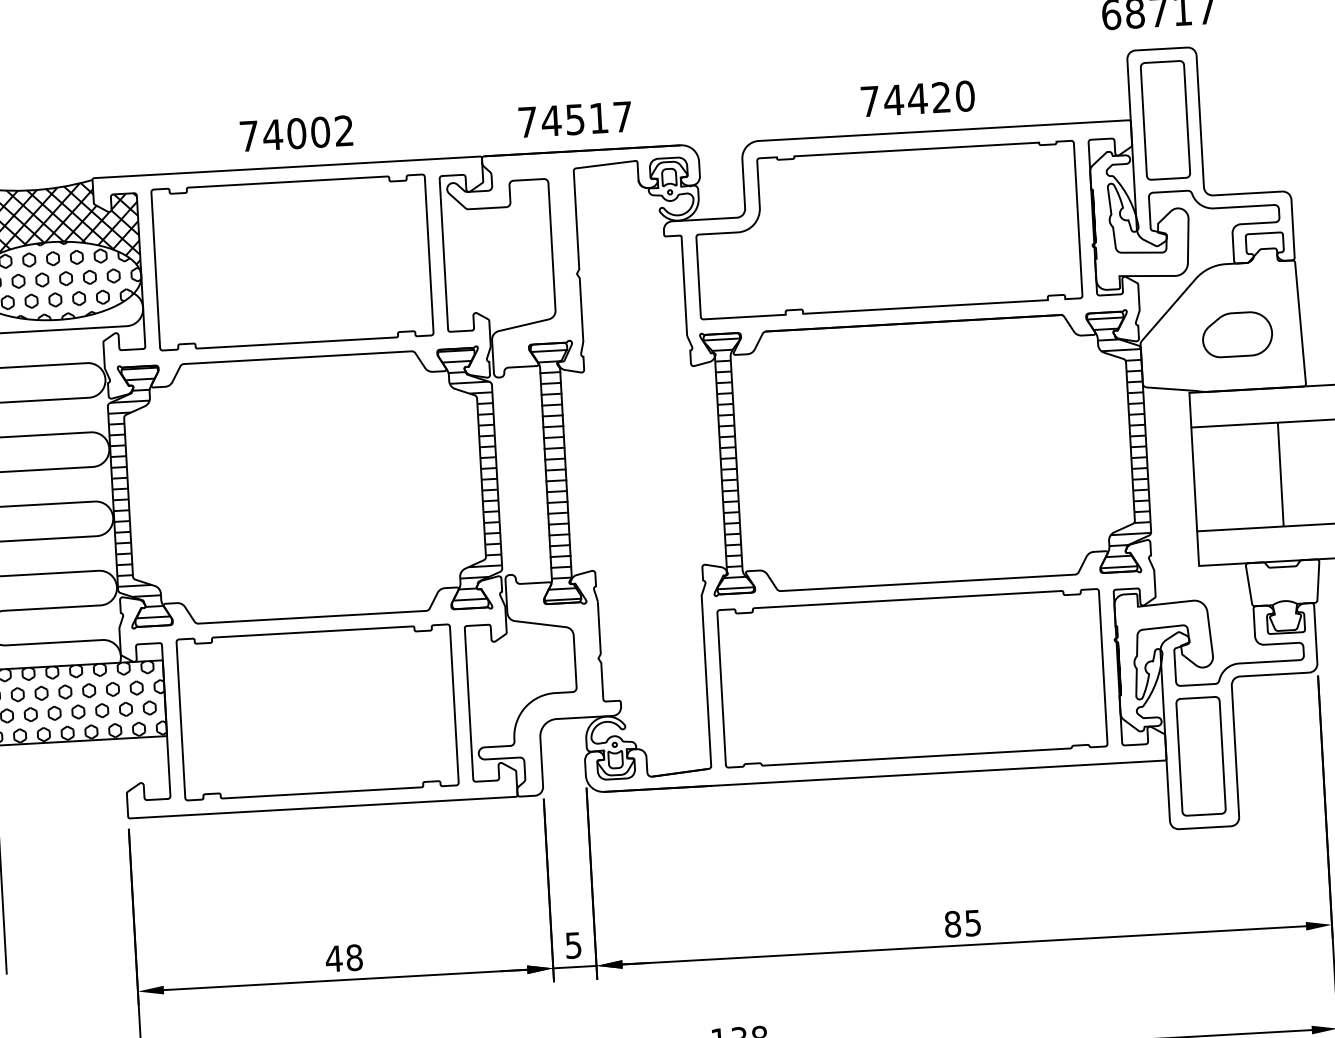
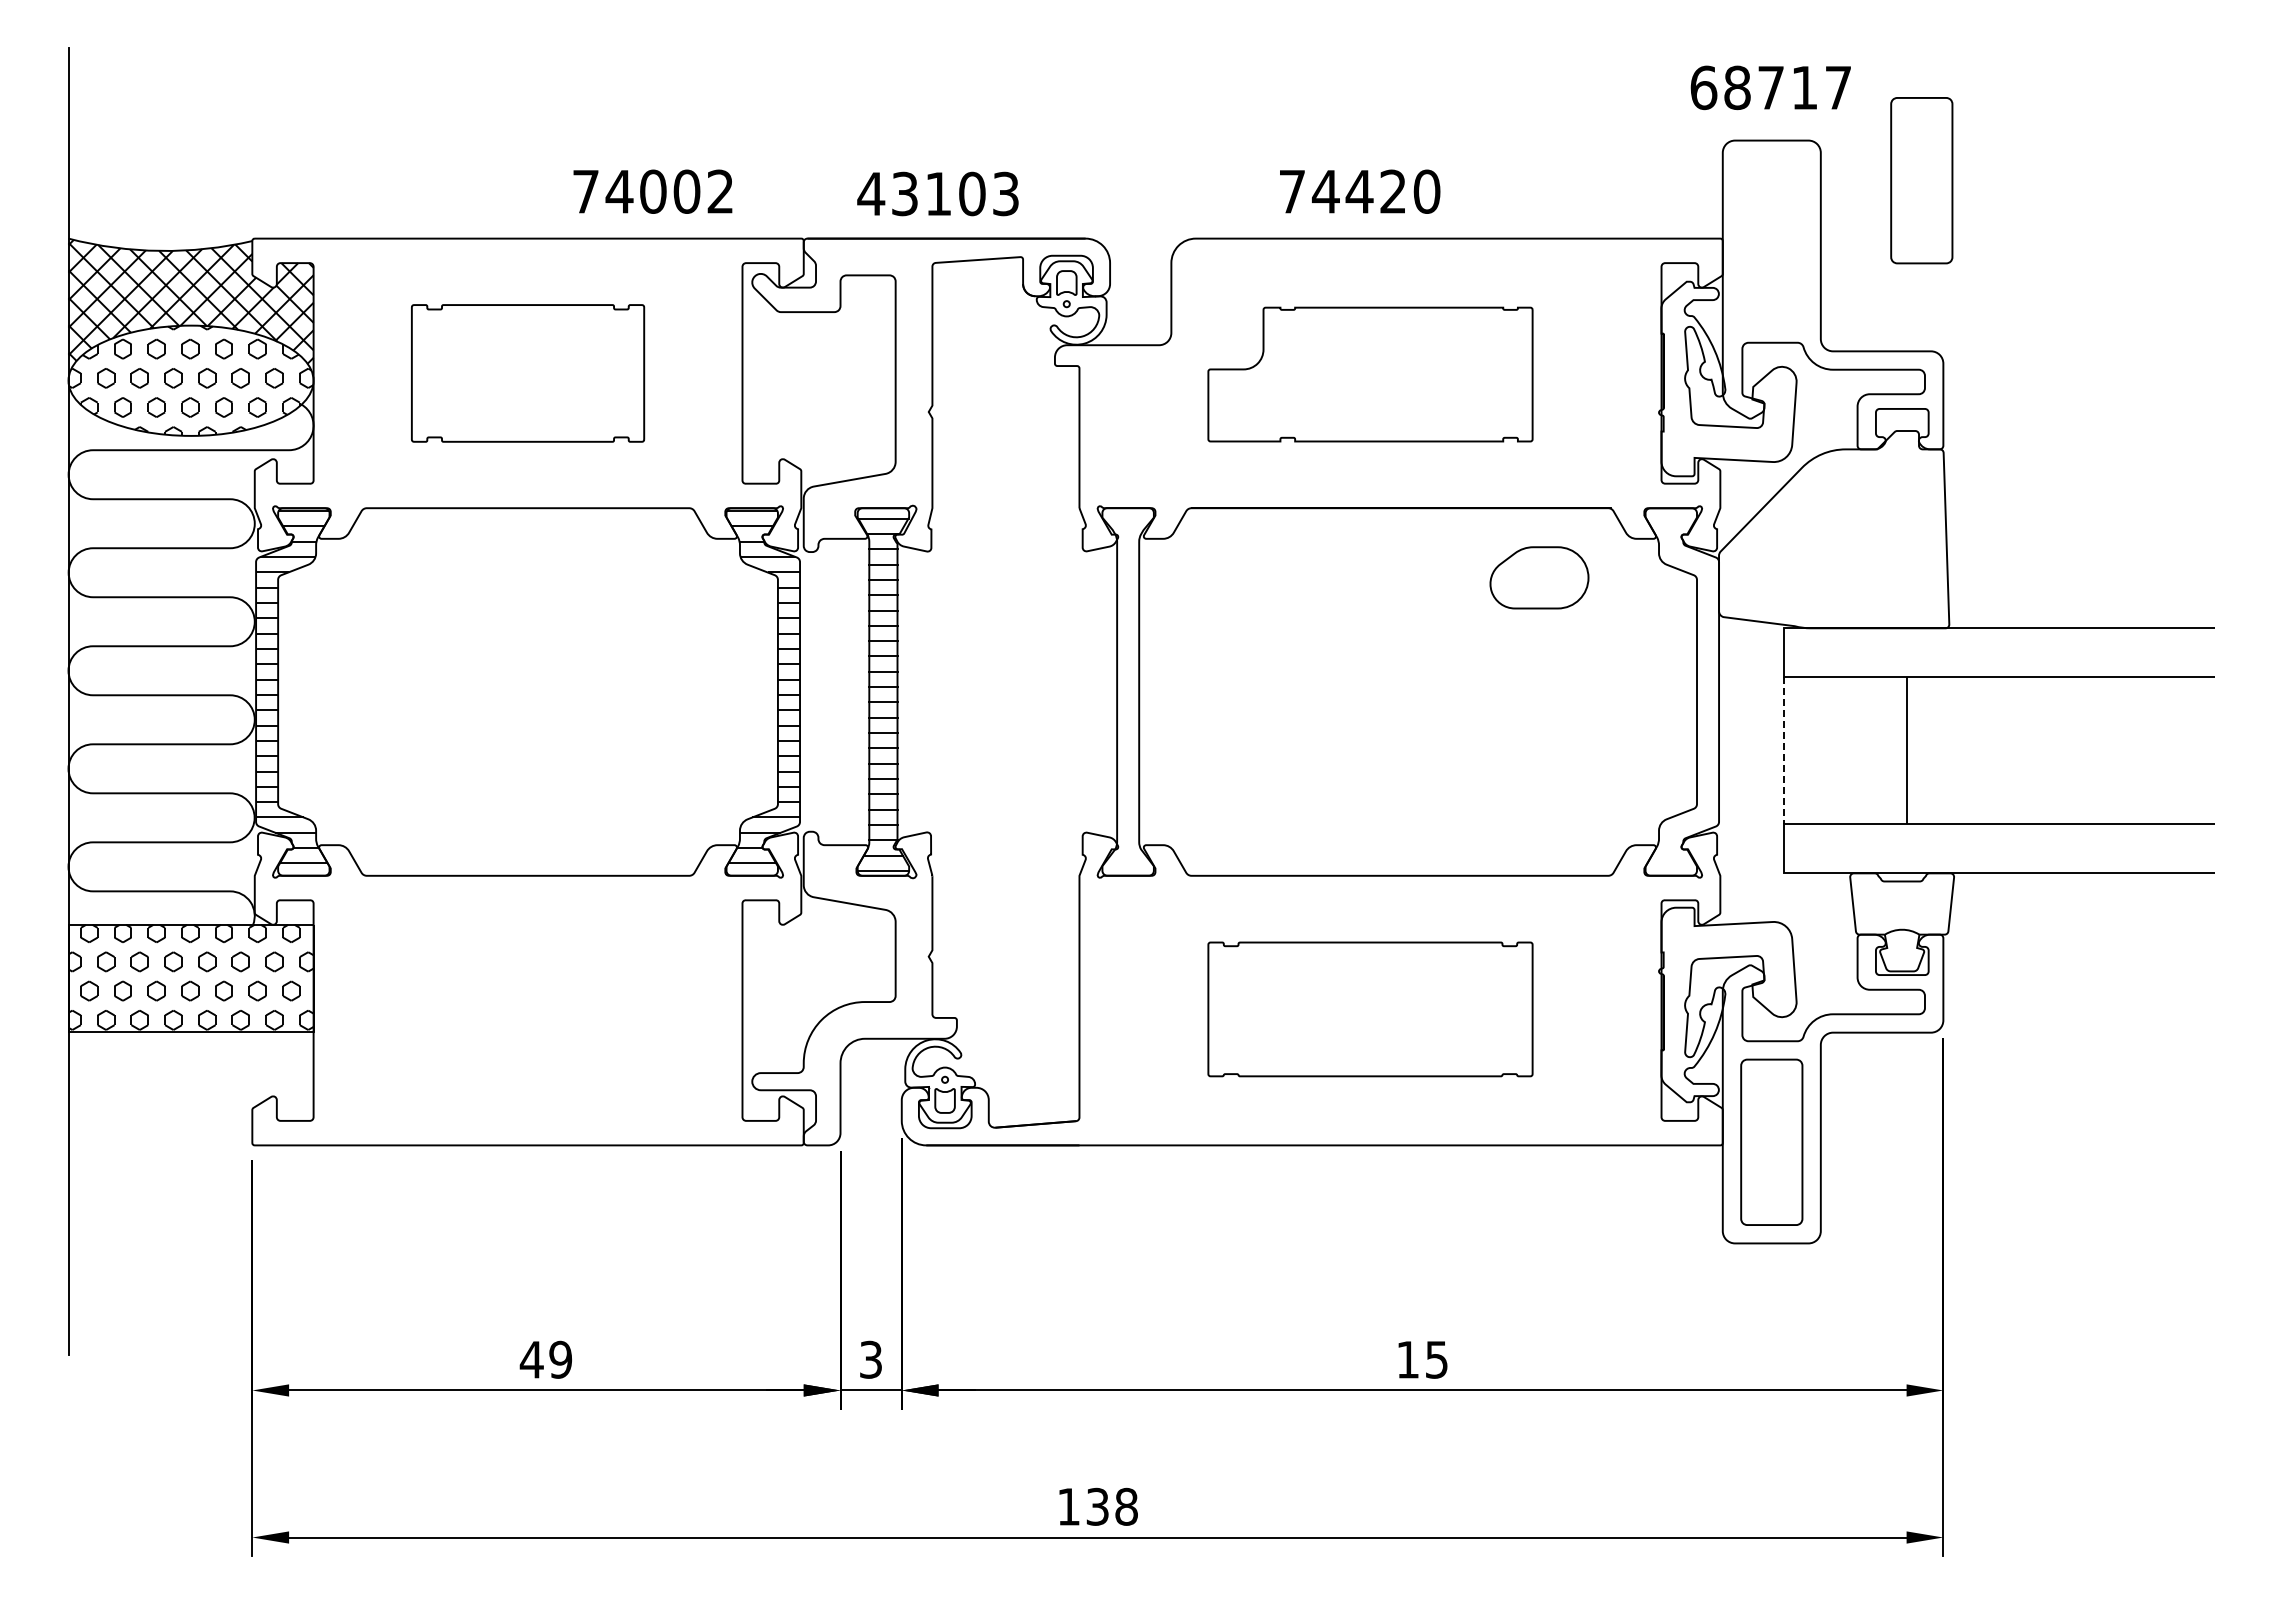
text: (918, 98) -> (1360, 191), moved
text: (574, 119) -> (937, 193), 74517 -> 43103
part: (1165, 120) -> (1921, 180), moved
text: (296, 133) -> (652, 191), moved
part: (887, 230) -> (1370, 374), size x0.6
part: (292, 262) -> (527, 373), size x0.6
part: (1237, 334) -> (1539, 577), moved
hatch: (1120, 442) -> (1682, 692), removed
hatch: (728, 464) -> (1127, 692), removed
line: (1194, 479) -> (1784, 750), solid -> dashed
part: (912, 678) -> (1370, 1009), size x0.6
part: (317, 712) -> (527, 1010), removed
text: (952, 924) -> (1407, 1359), 85 -> 15
text: (573, 945) -> (870, 1359), 5 -> 3
text: (354, 957) -> (560, 1359), 48 -> 49

